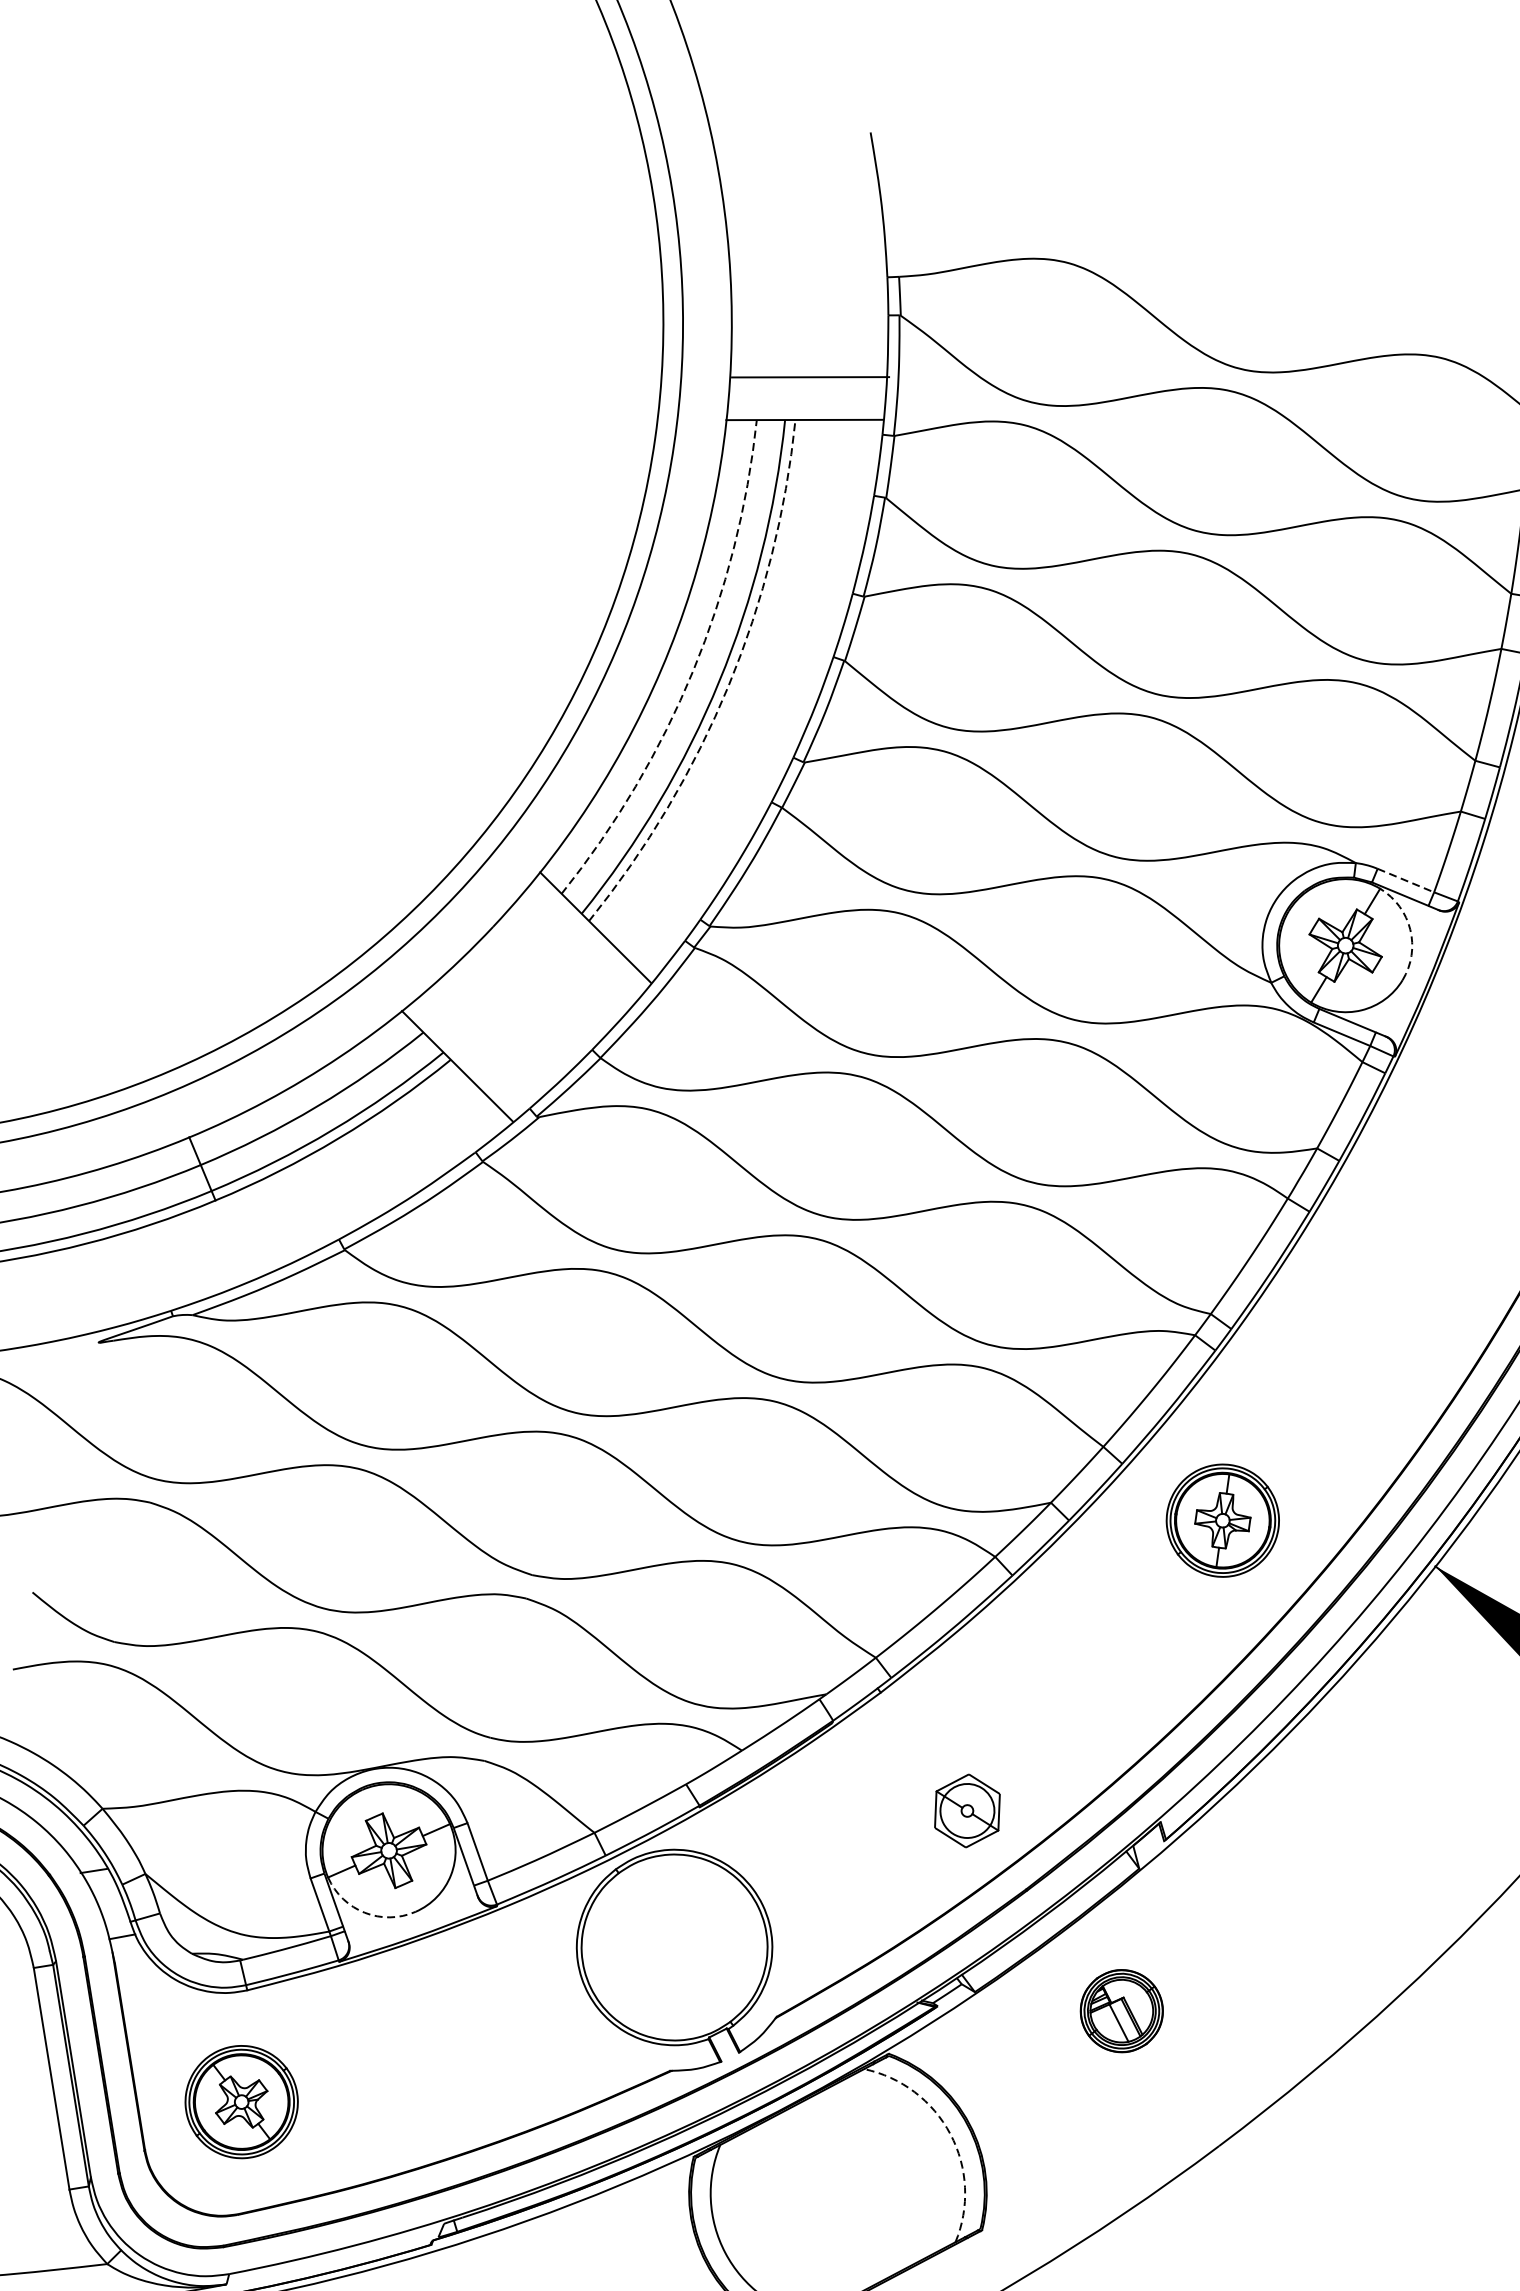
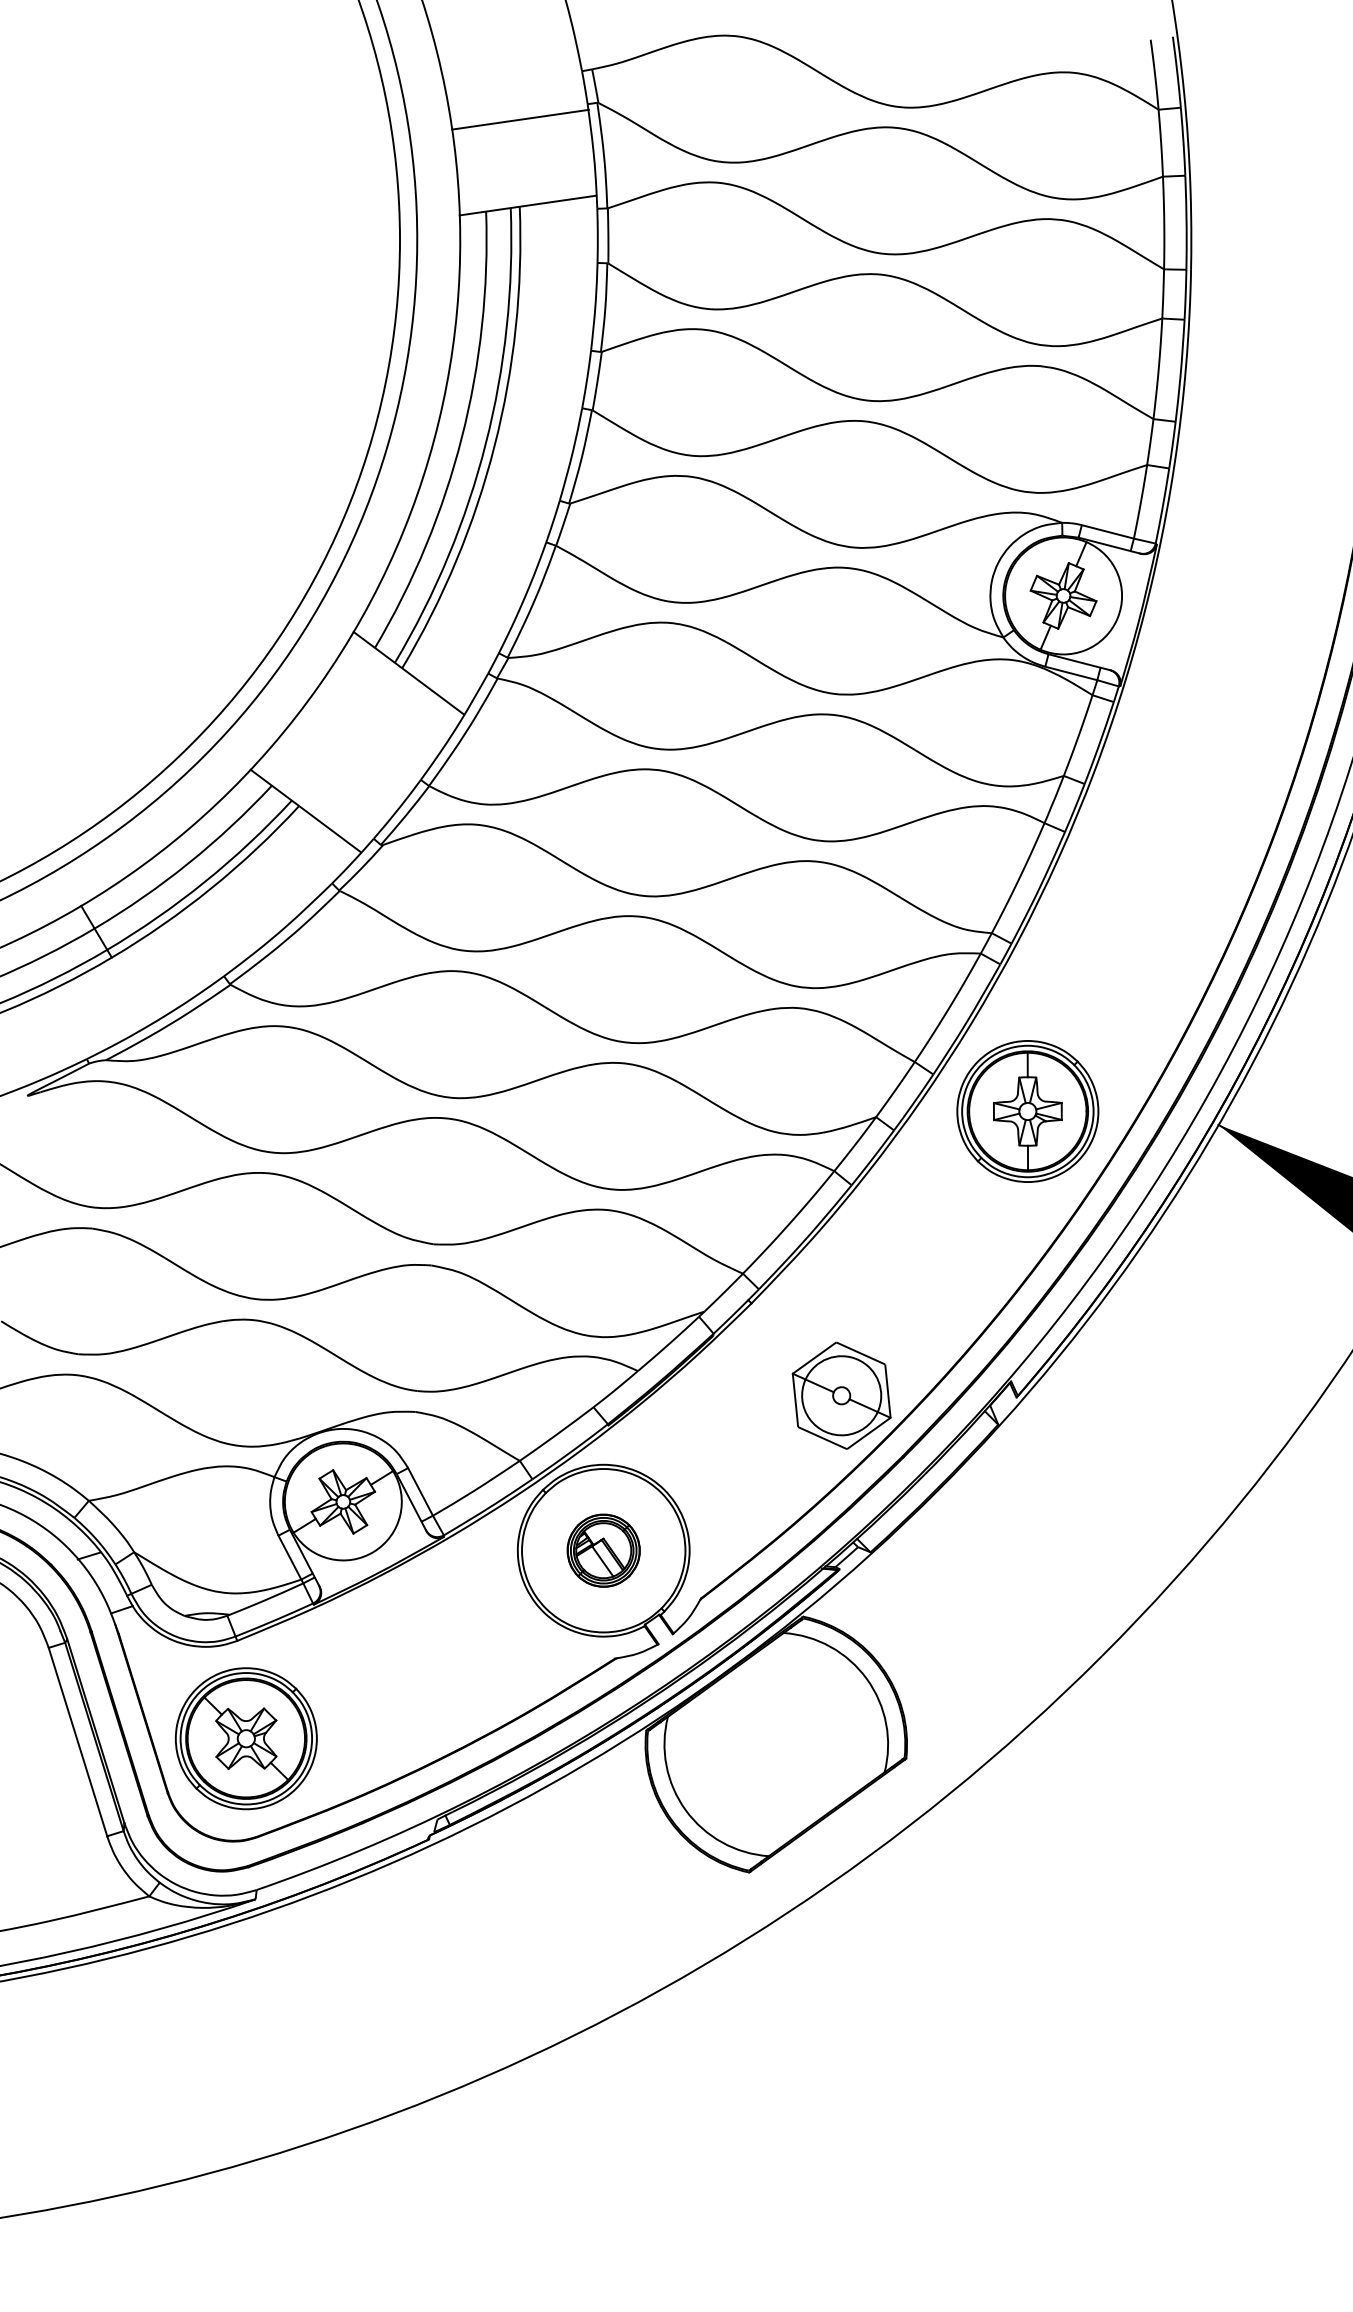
line: (810, 377) -> (520, 119), moved
arc: (692, 670) -> (461, 437), dashed -> solid
arc: (728, 686) -> (494, 446), dashed -> solid
line: (1405, 880) -> (1107, 531), dashed -> solid
arc: (1409, 930) -> (1117, 574), dashed -> solid
part: (1222, 1520) -> (1027, 1111), size x1.43
part: (967, 1810) -> (841, 1395), size x1.67
arc: (364, 1912) -> (329, 1558), dashed -> solid
part: (1121, 2010) -> (603, 1550), moved
part: (240, 2101) -> (245, 1738), size x1.43
arc: (949, 2134) -> (866, 1679), dashed -> solid

